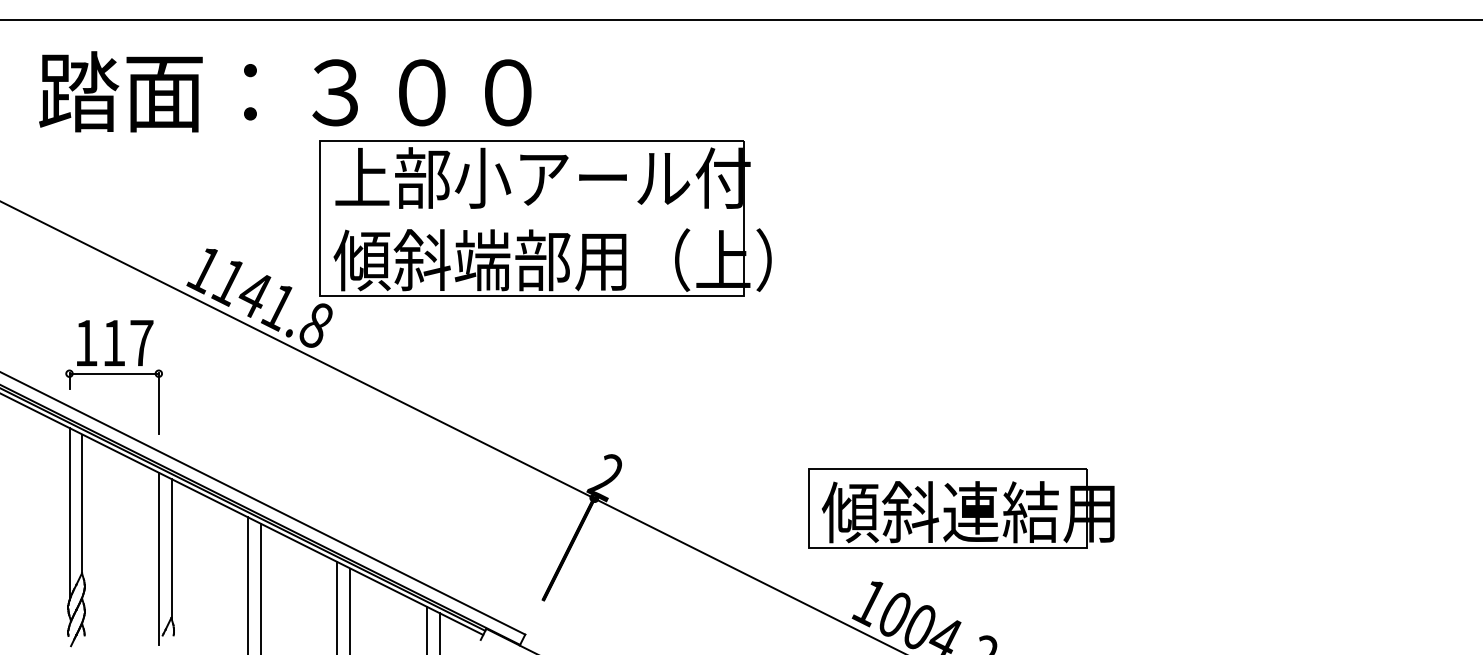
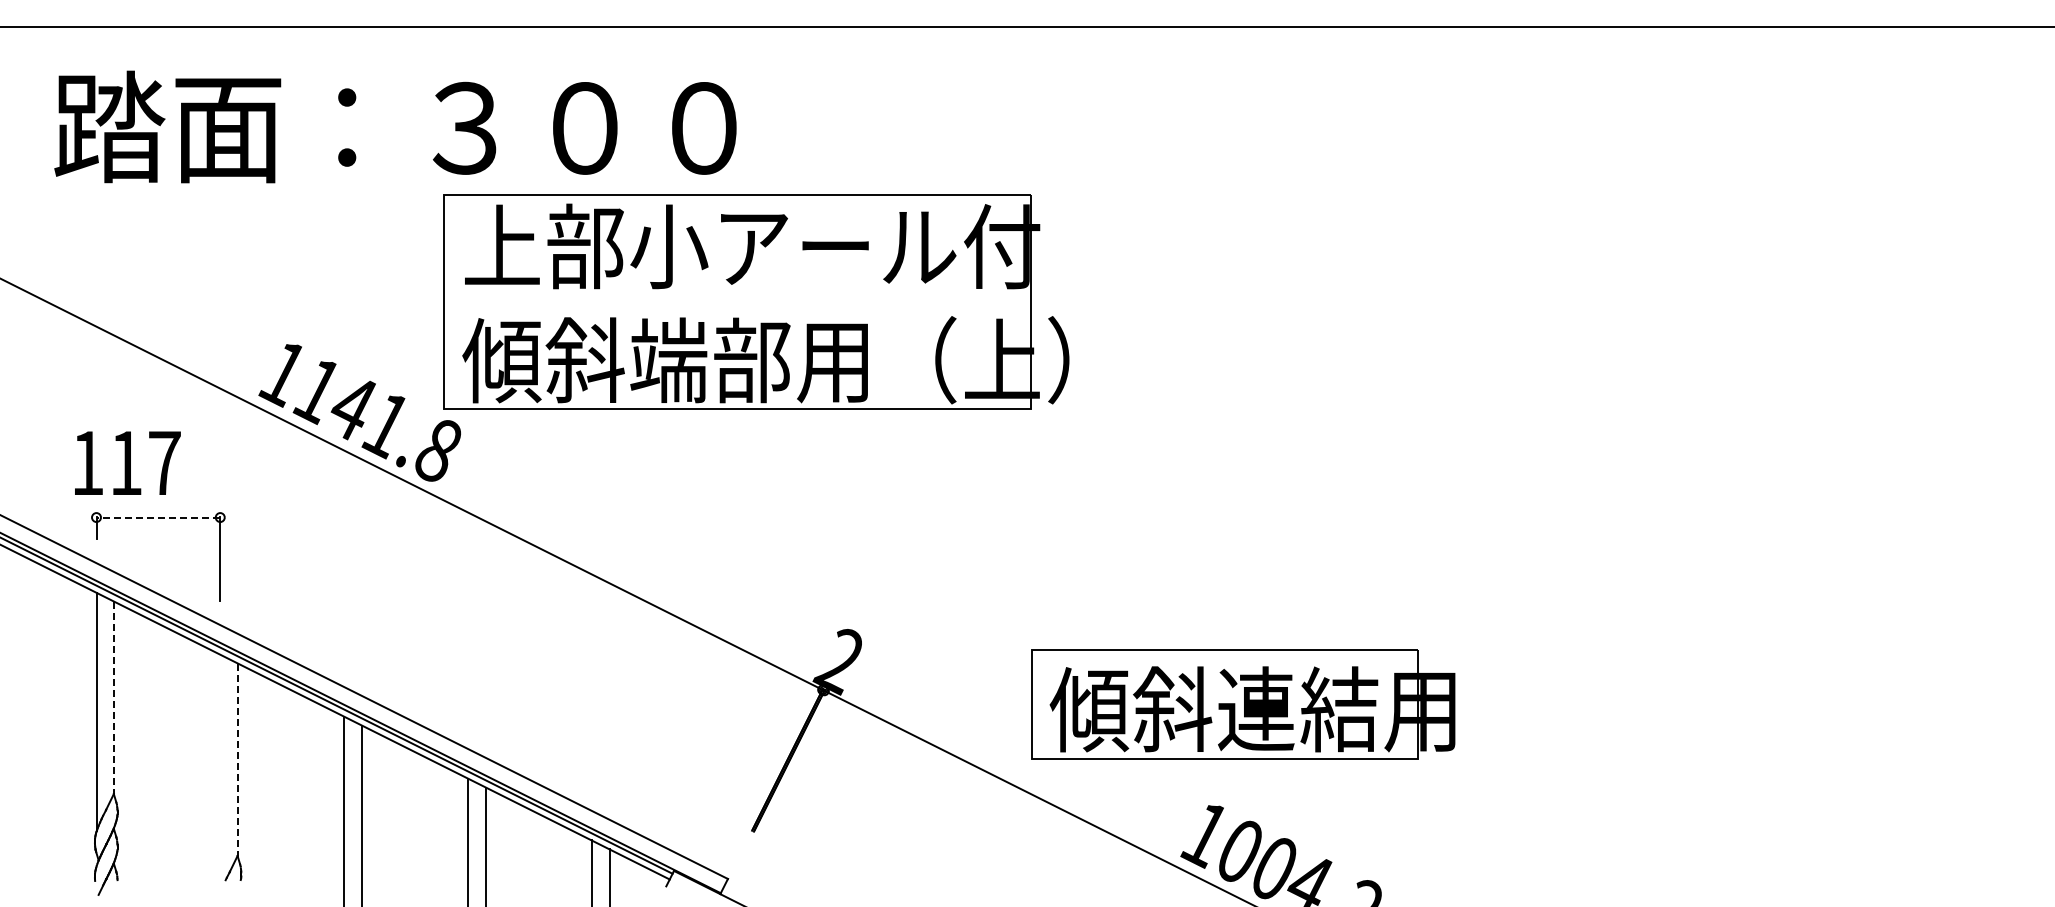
text: (114, 342) -> (127, 462), moved
line: (114, 373) -> (158, 517), solid -> dashed
line: (82, 504) -> (114, 698), solid -> dashed
part: (961, 508) -> (1243, 704), moved
line: (171, 549) -> (238, 760), solid -> dashed
line: (159, 558) -> (220, 773), removed

